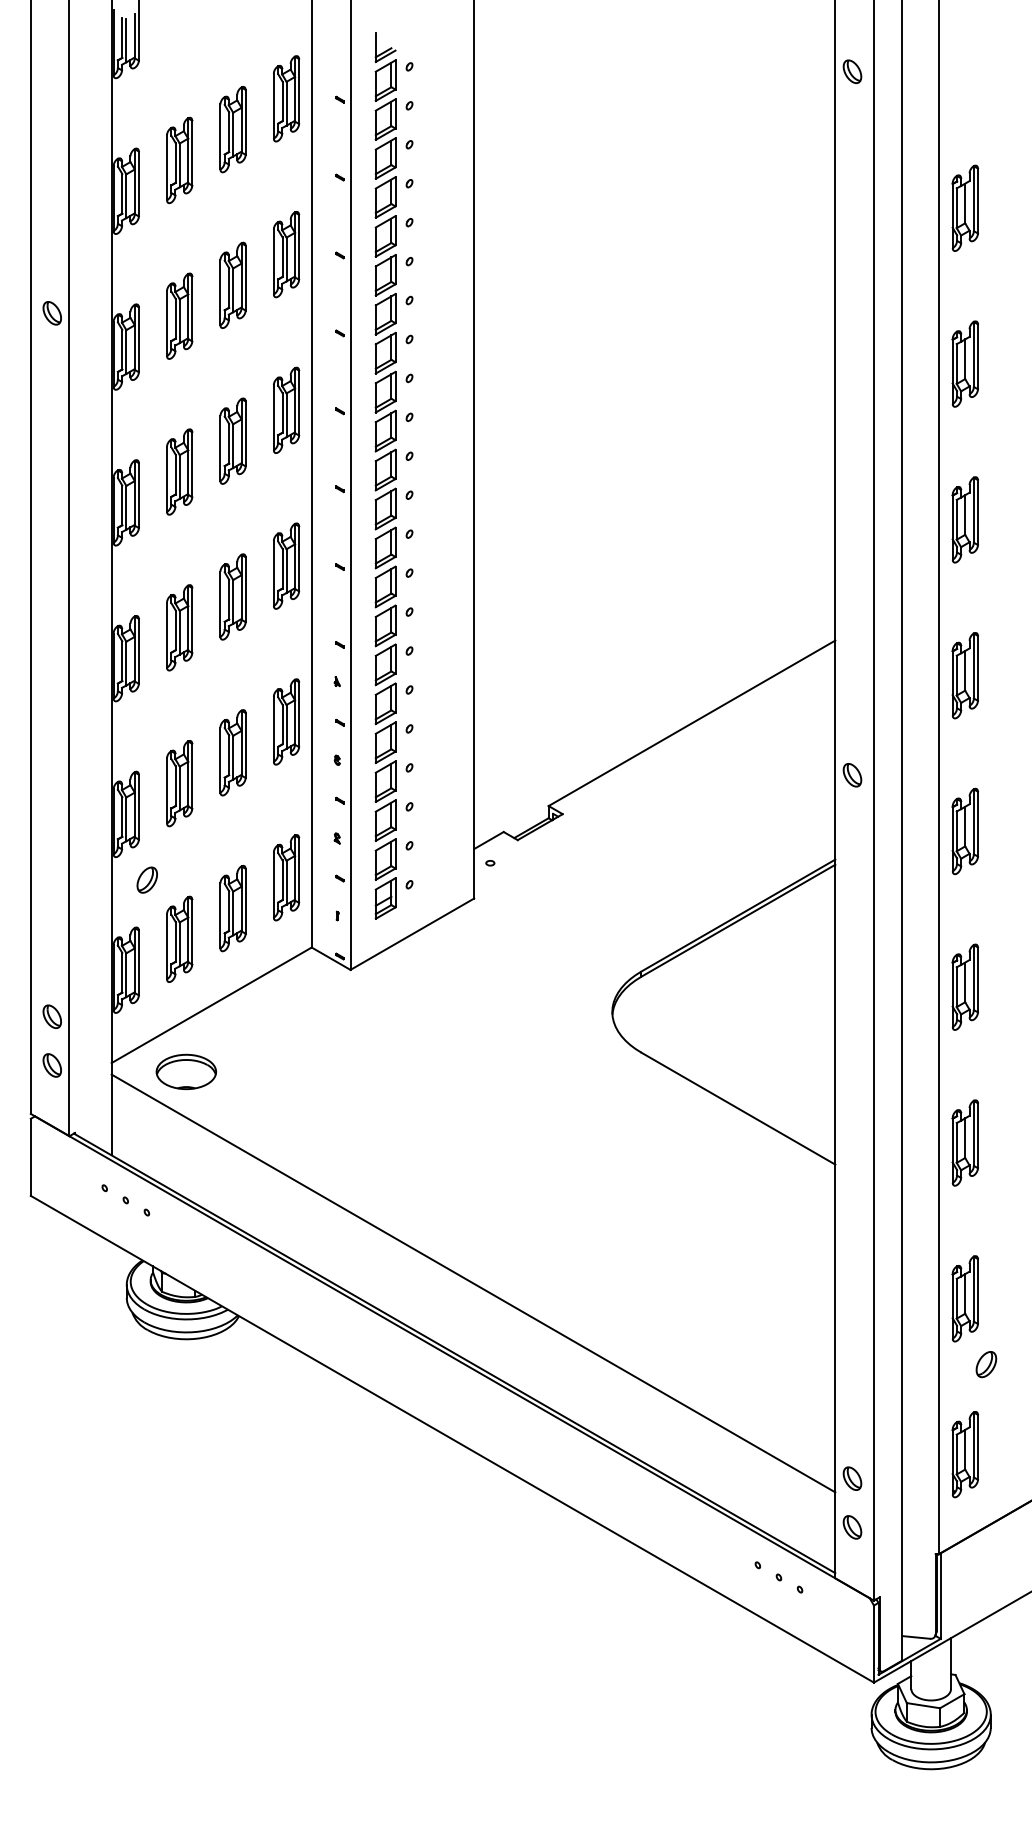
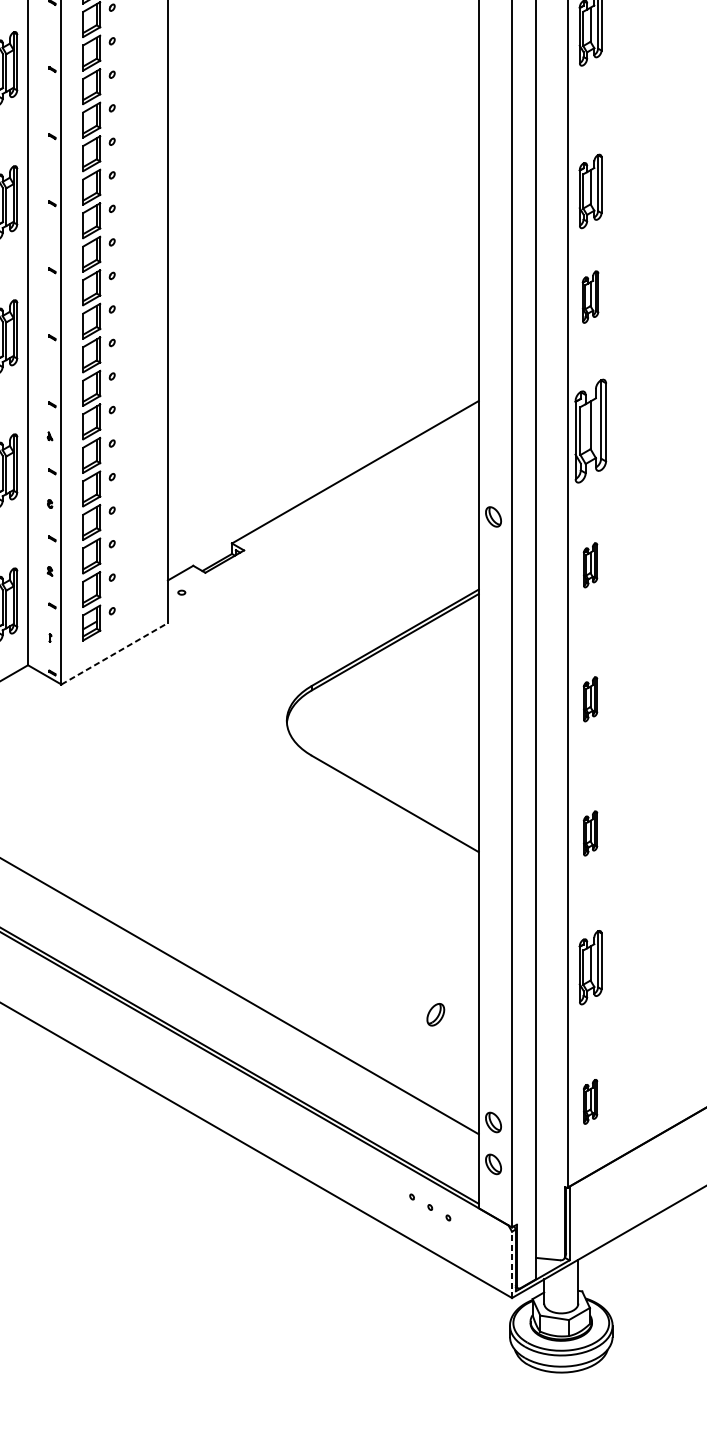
part: (964, 363) -> (589, 190), moved
part: (964, 519) -> (589, 296), size x0.7
part: (964, 675) -> (589, 431), size x1.4
part: (964, 831) -> (589, 565), size x0.6
line: (412, 933) -> (114, 653), solid -> dashed
part: (964, 986) -> (589, 698), size x0.6
part: (964, 1142) -> (589, 833), size x0.6
part: (986, 1364) -> (435, 1014), moved
part: (964, 1454) -> (589, 1101), size x0.6
line: (873, 1644) -> (511, 1265), solid -> dashed

